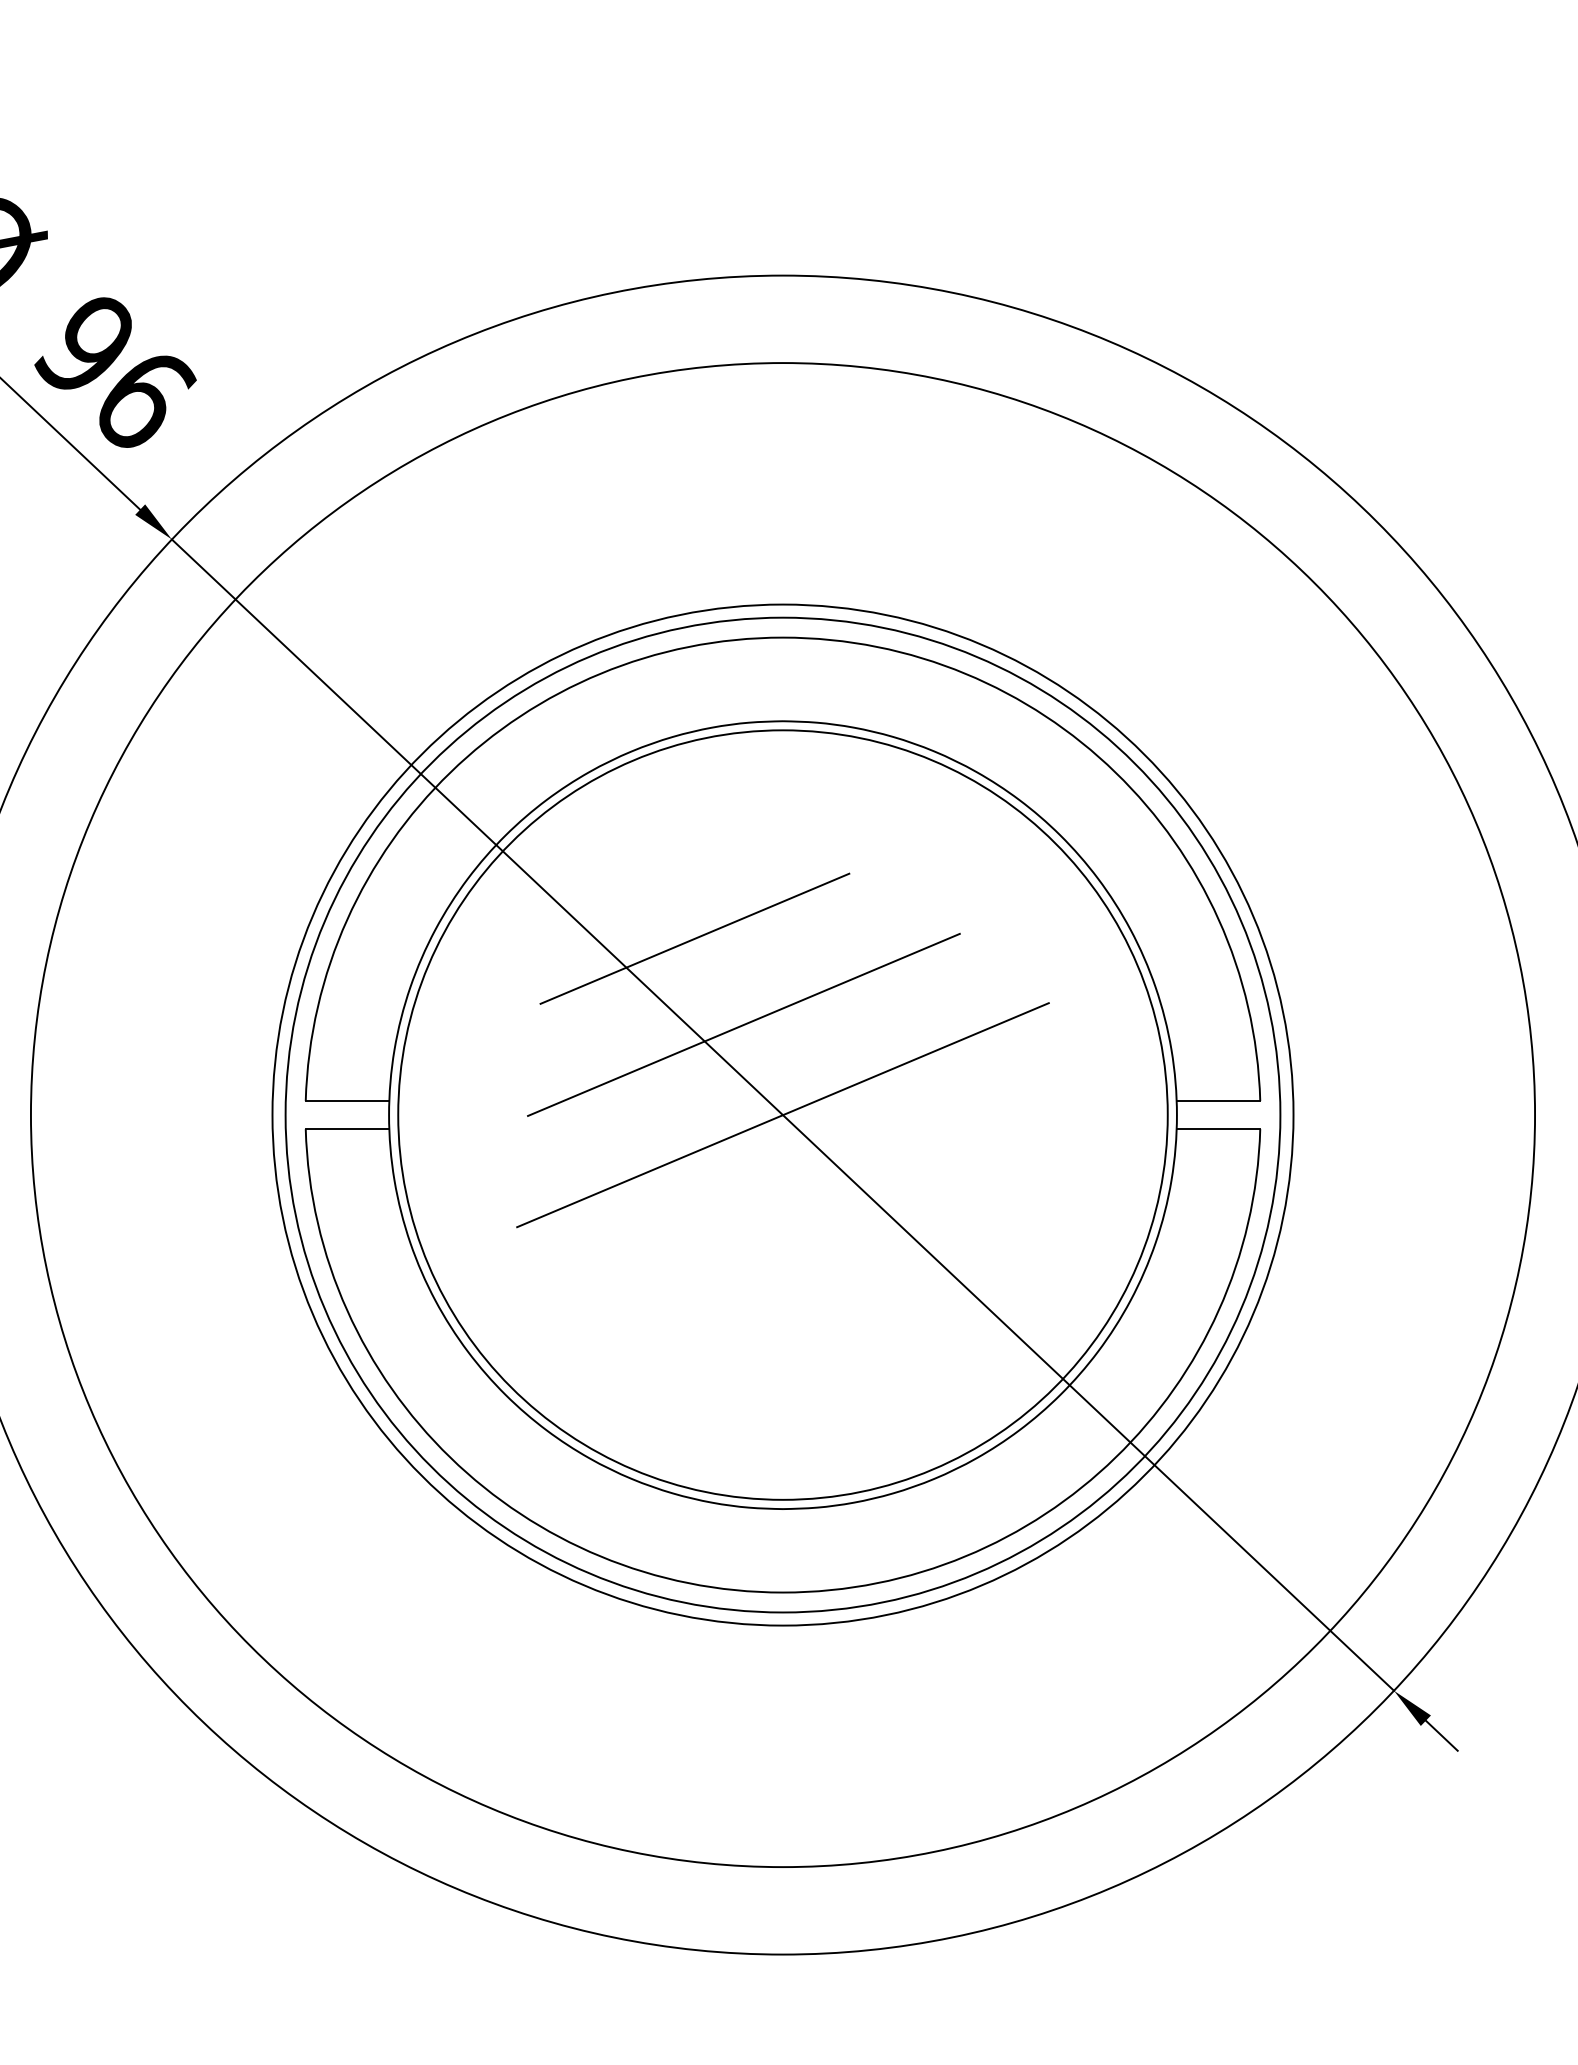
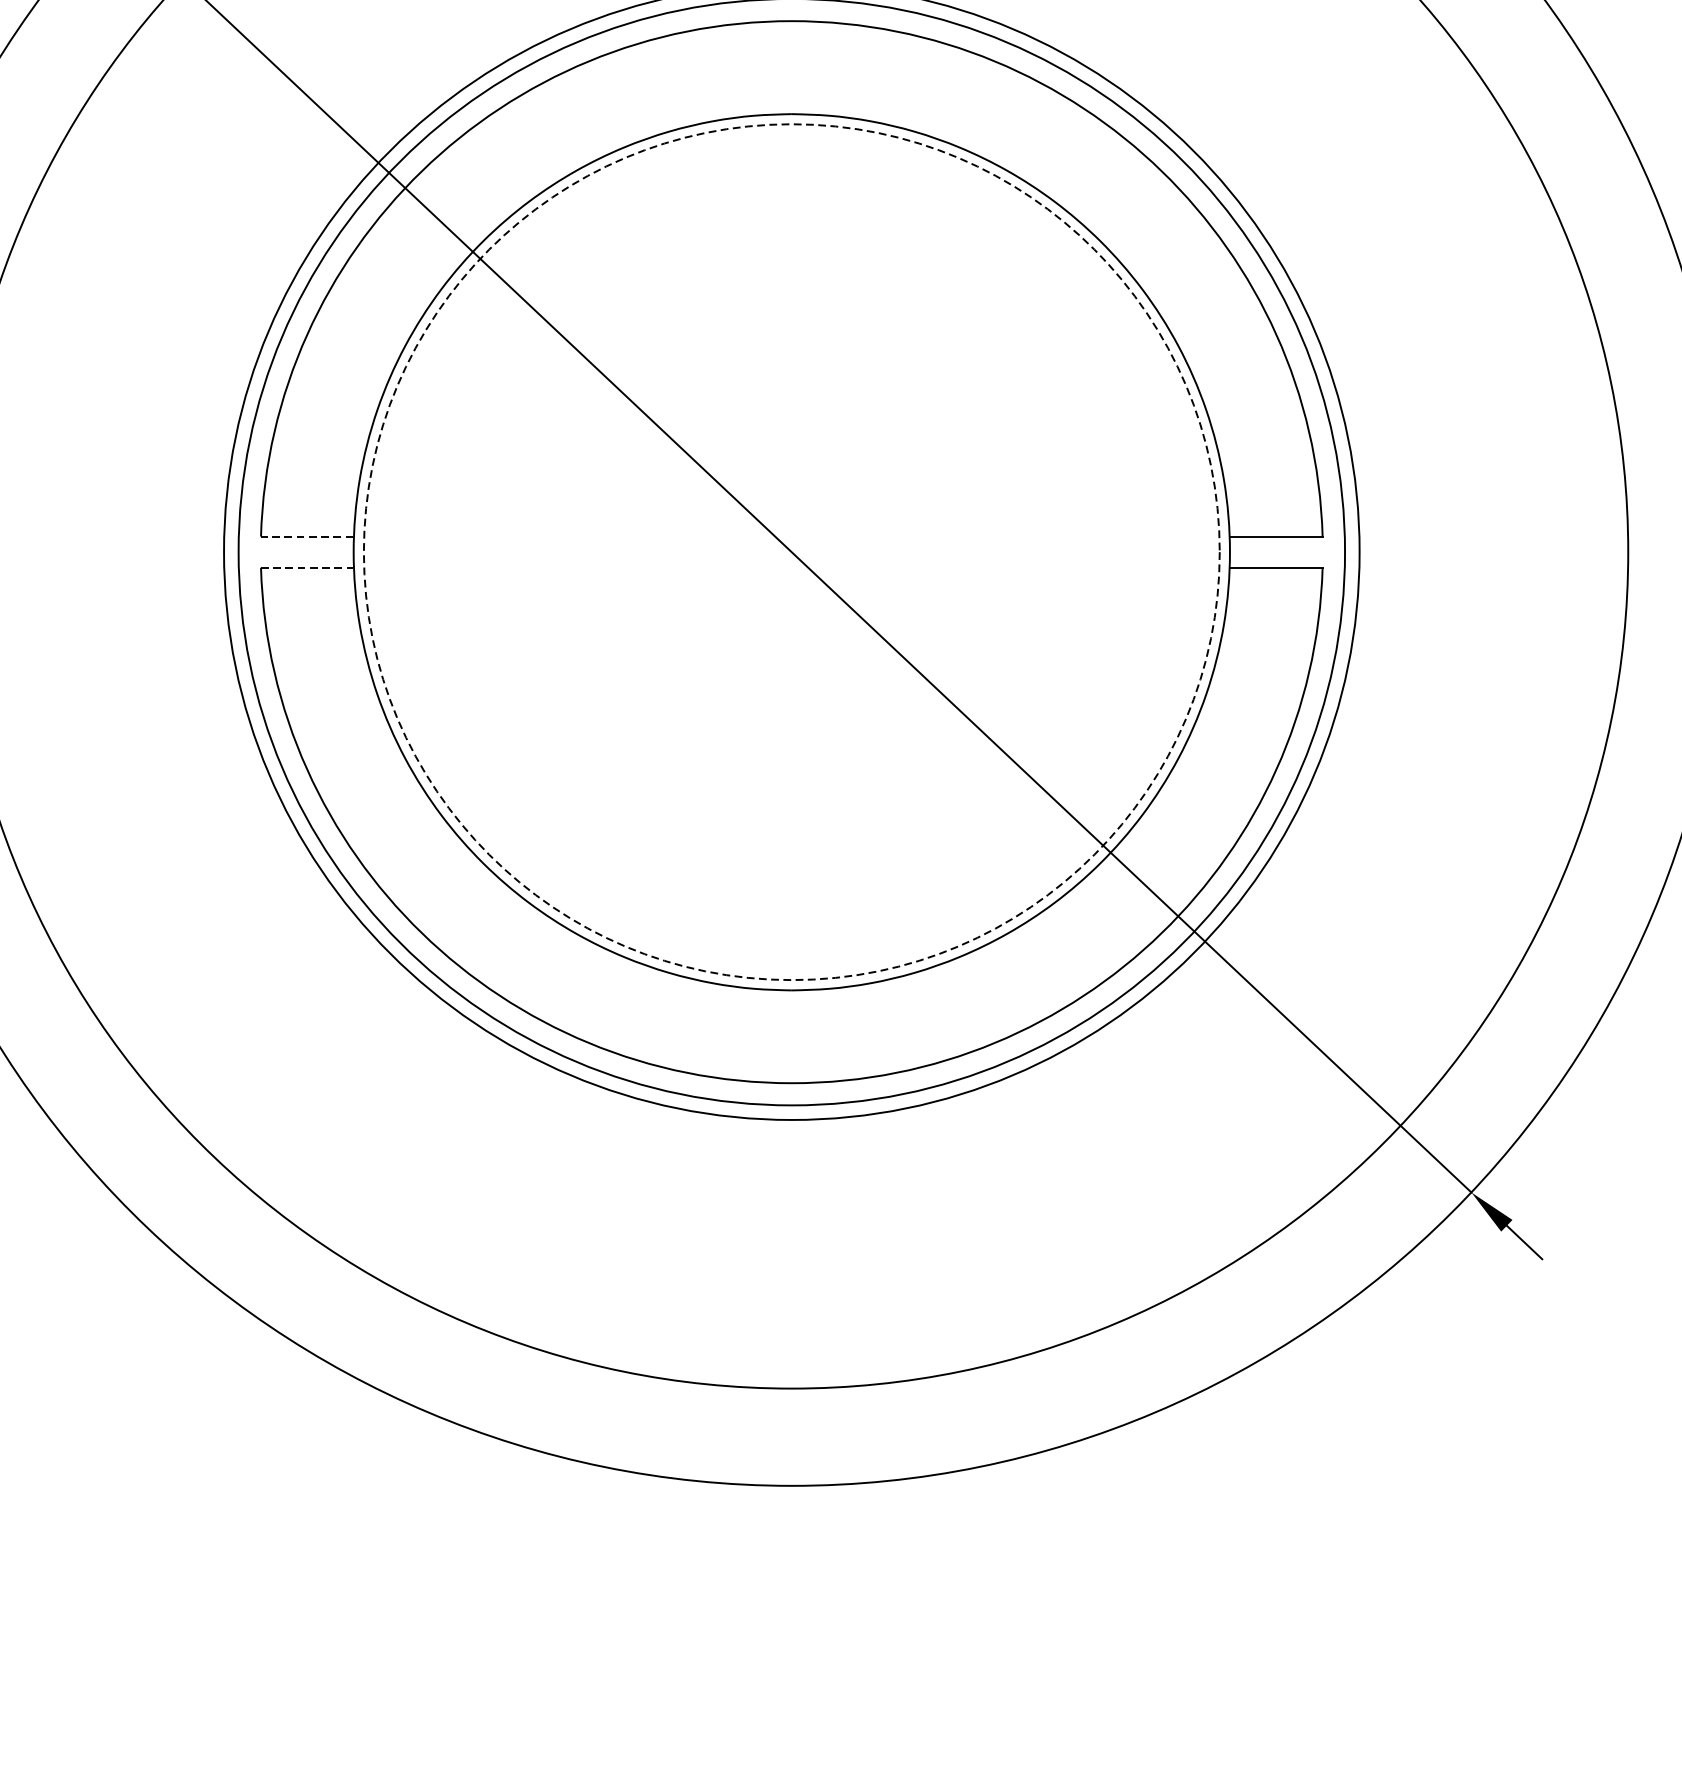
line: (694, 938) -> (693, 355), removed
line: (743, 1024) -> (747, 451), removed
line: (347, 1101) -> (307, 537), solid -> dashed
circle: (782, 1114) -> (791, 551), solid -> dashed
line: (782, 1115) -> (791, 552), removed
line: (347, 1129) -> (307, 568), solid -> dashed

